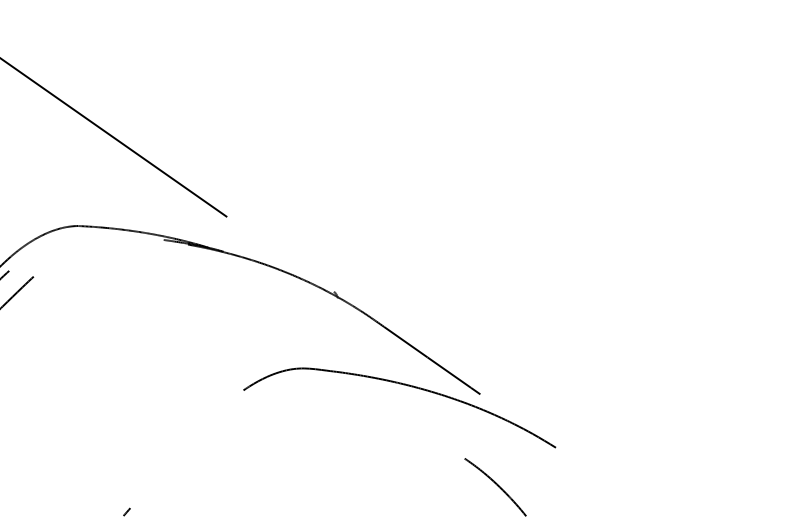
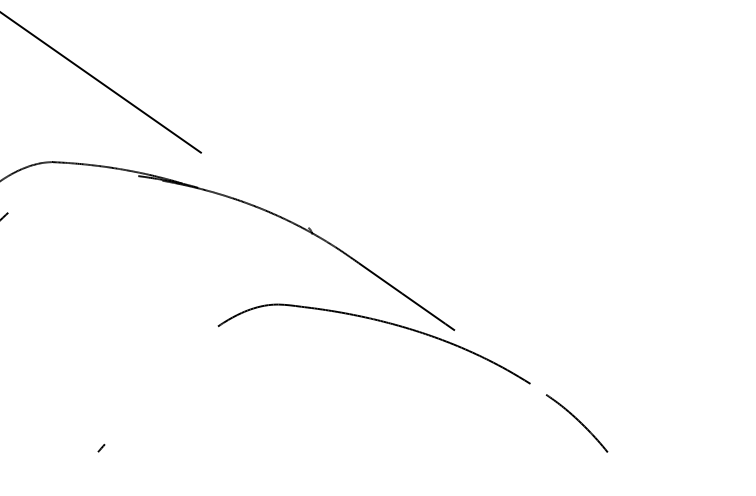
curve: (496, 485) -> (578, 421), moved

